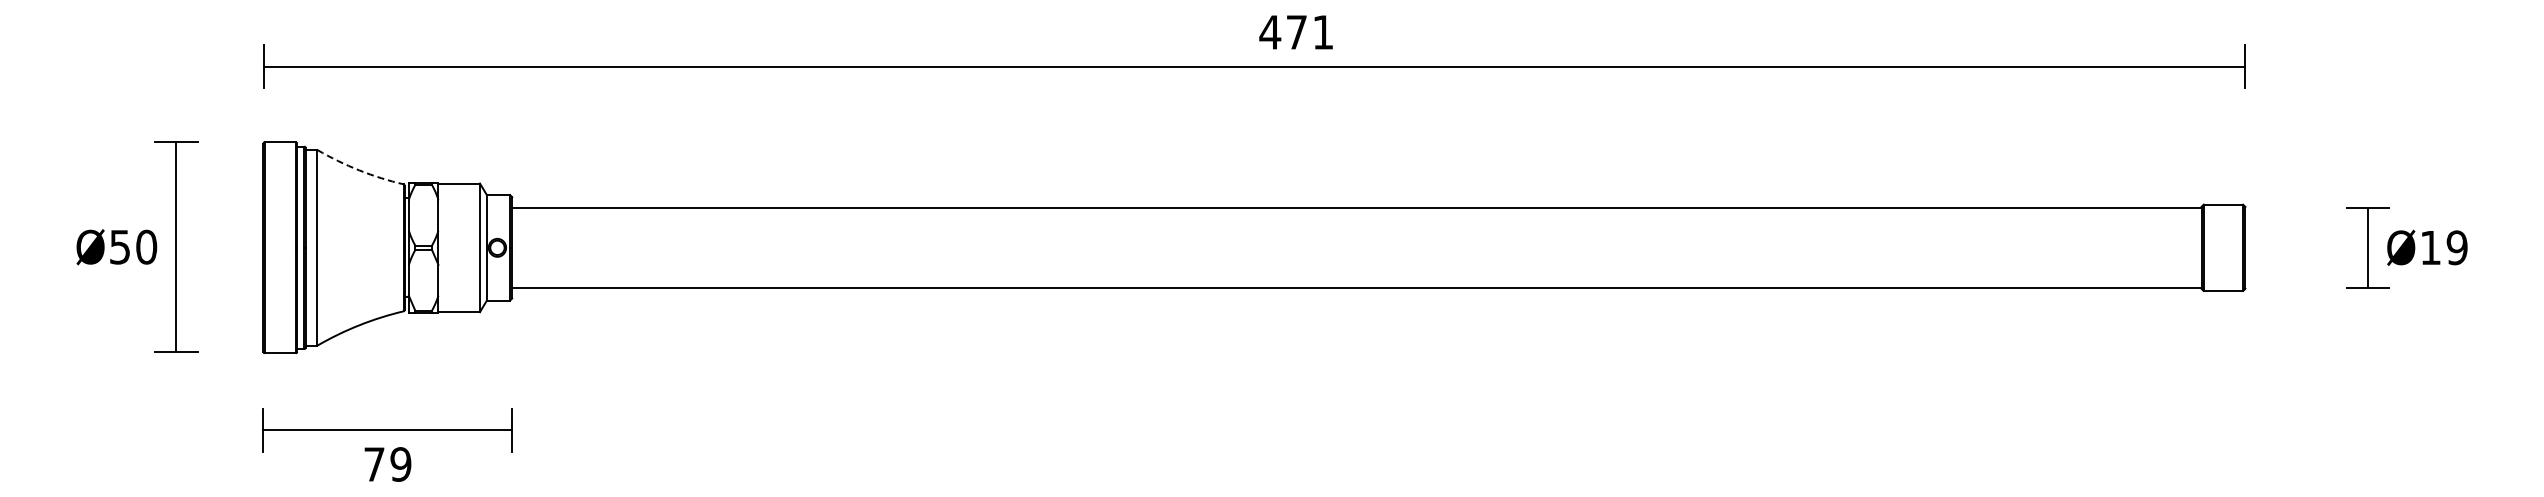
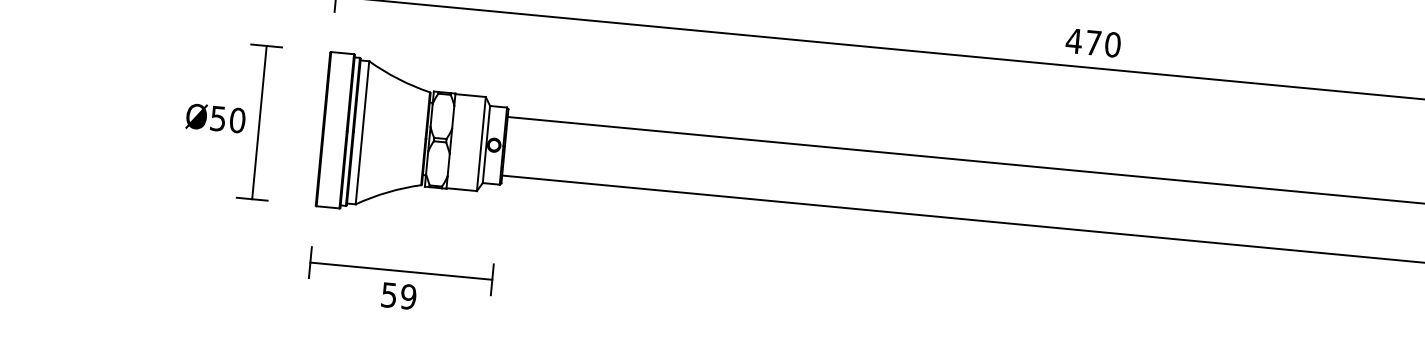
text: (1323, 32) -> (1113, 44), 471 -> 470
arc: (359, 170) -> (398, 79), dashed -> solid
text: (374, 464) -> (389, 295), 79 -> 59

